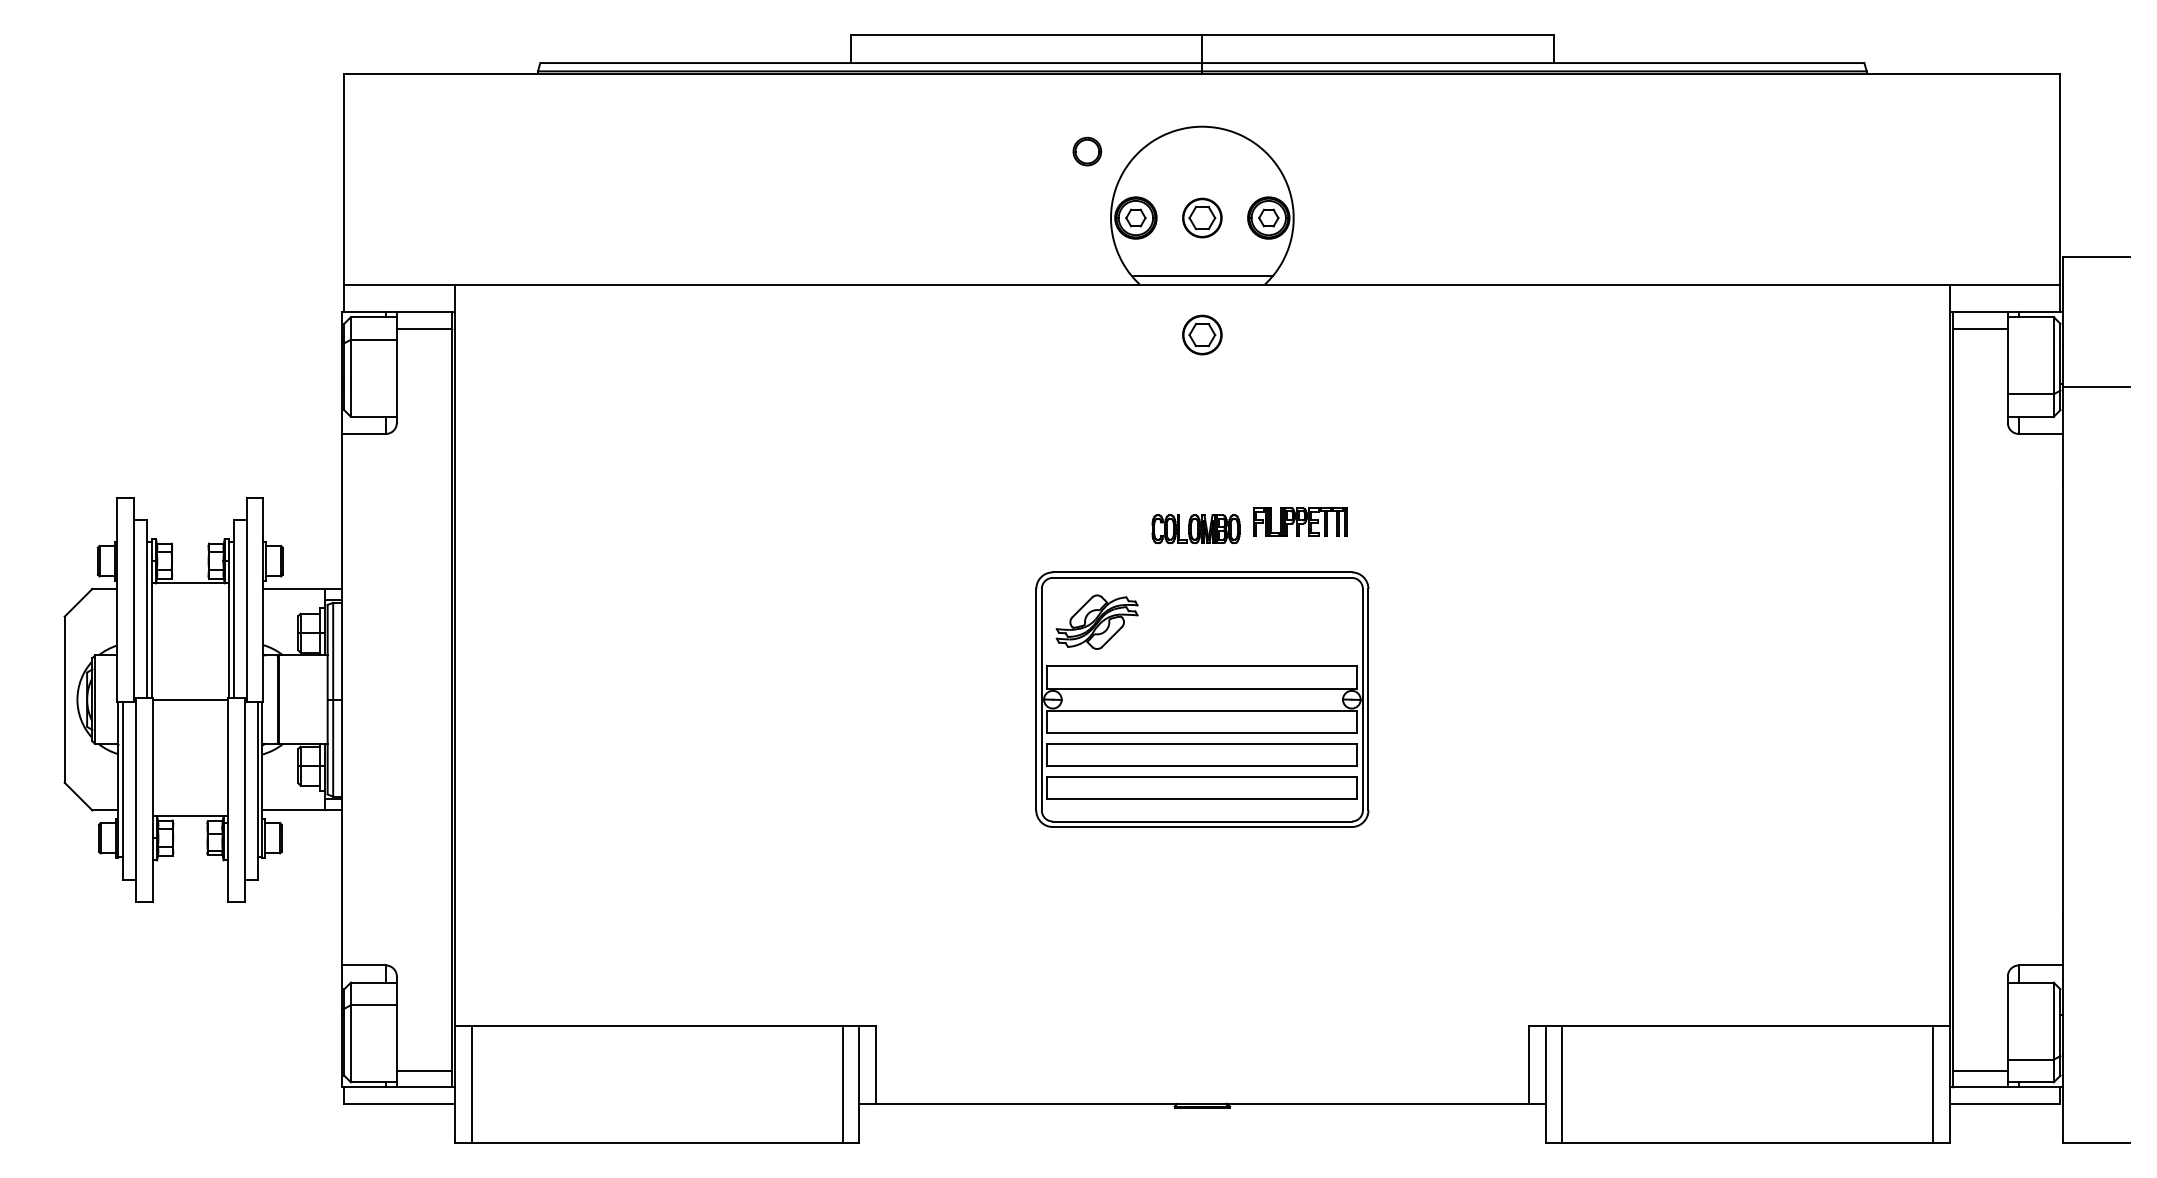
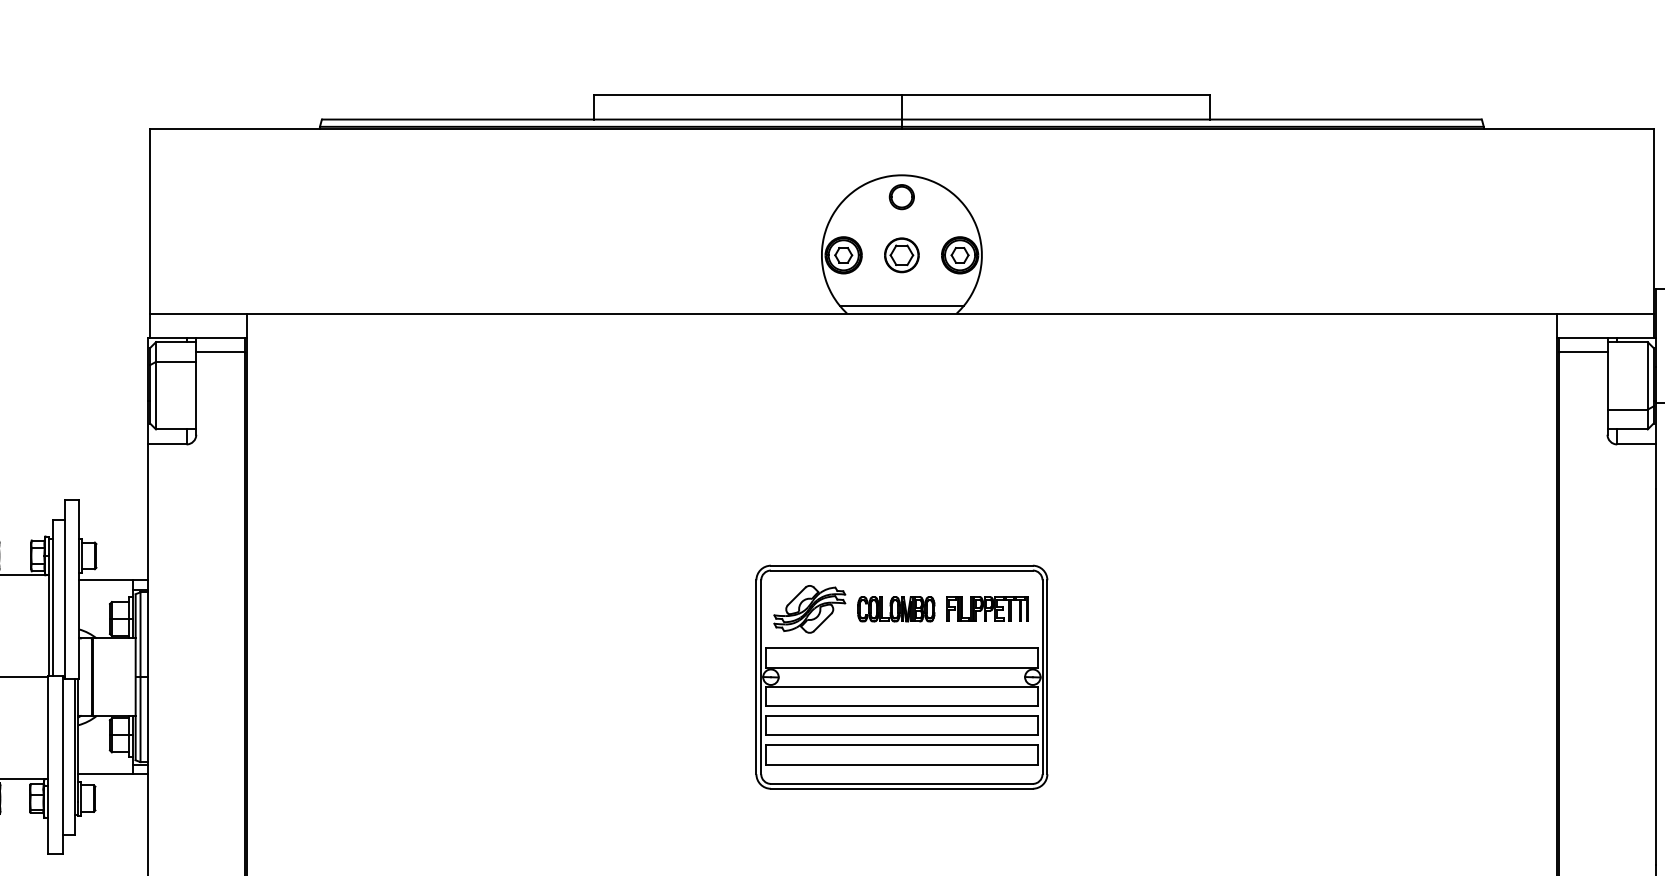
part: (1087, 151) -> (902, 197), moved
part: (1202, 334) -> (902, 357), removed
part: (1300, 521) -> (987, 608), moved
part: (1195, 529) -> (895, 609), moved

